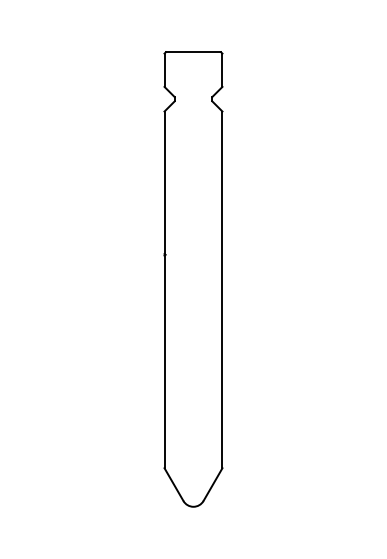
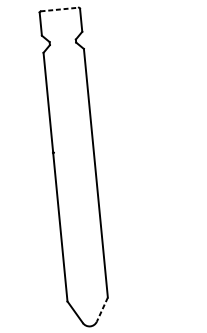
line: (193, 52) -> (59, 9), solid -> dashed
line: (213, 484) -> (102, 309), solid -> dashed

